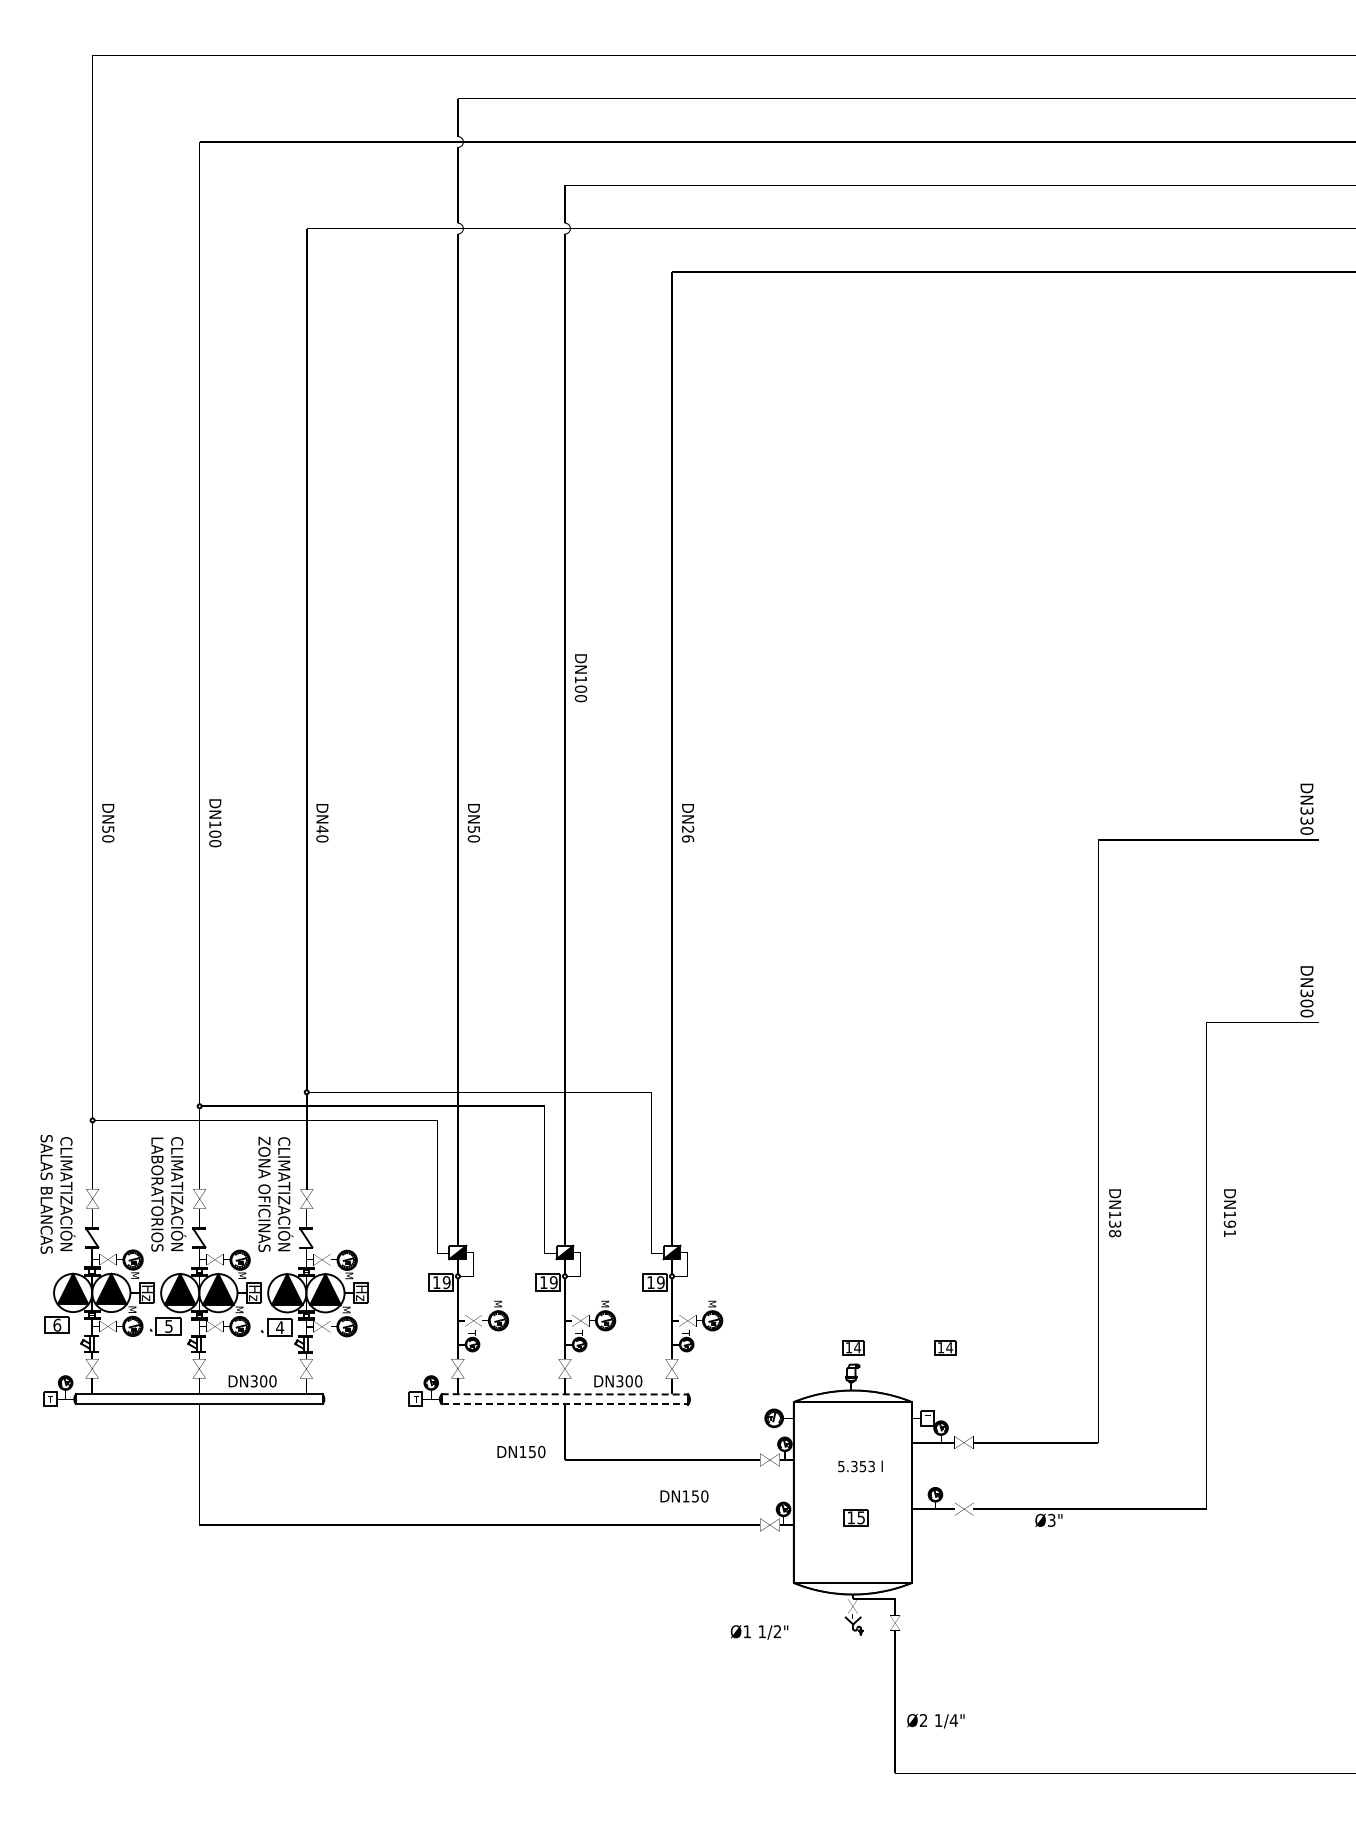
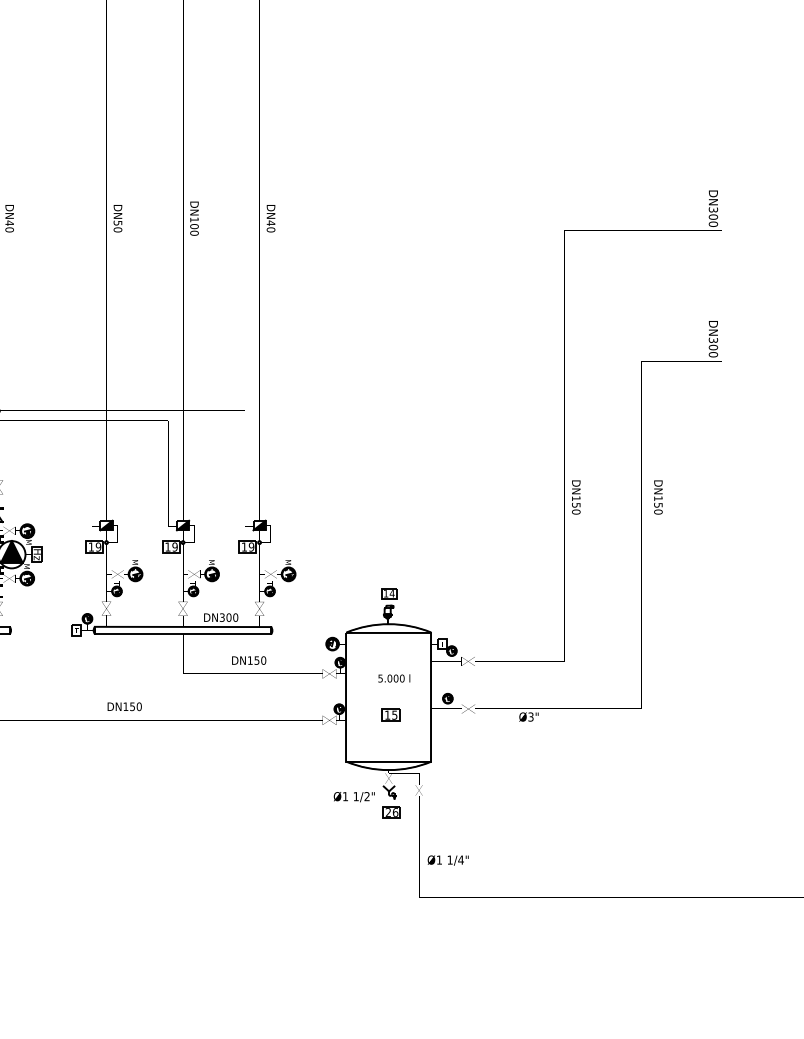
text: (580, 678) -> (194, 218), moved
text: (1306, 820) -> (713, 216), DN330 -> DN300
text: (688, 833) -> (271, 226), DN26 -> DN40
text: (1229, 1228) -> (658, 508), DN191 -> DN150
text: (1115, 1229) -> (576, 509), DN138 -> DN150
part: (945, 1347) -> (455, 593), removed
line: (565, 1394) -> (183, 627), dashed -> solid
line: (565, 1404) -> (183, 634), dashed -> solid
text: (521, 1451) -> (124, 706), moved
text: (863, 1466) -> (396, 678), 5.353 -> 5.000
text: (684, 1496) -> (249, 660), moved
text: (759, 1632) -> (354, 797), moved
part: (856, 1653) -> (391, 812), added
text: (923, 1720) -> (439, 860), Ø2 -> Ø1

